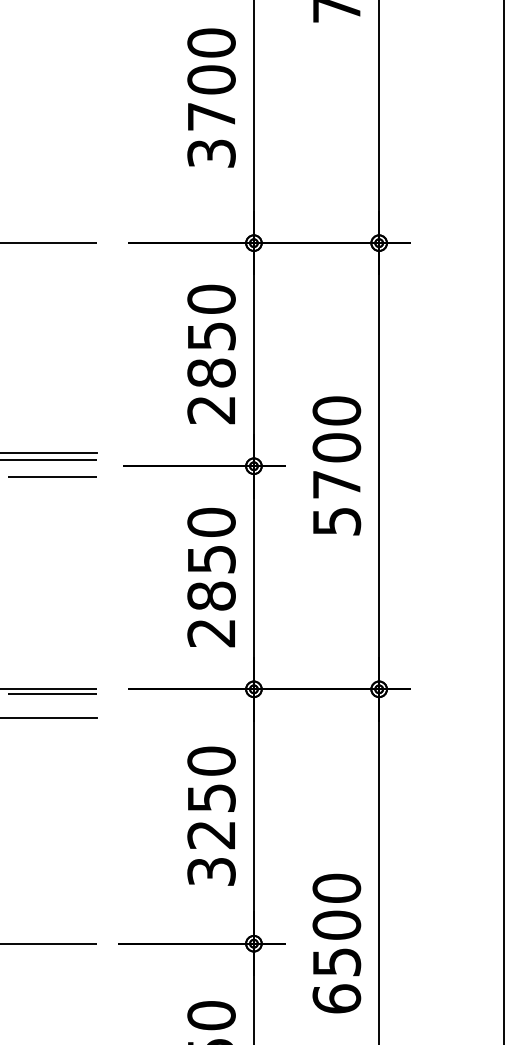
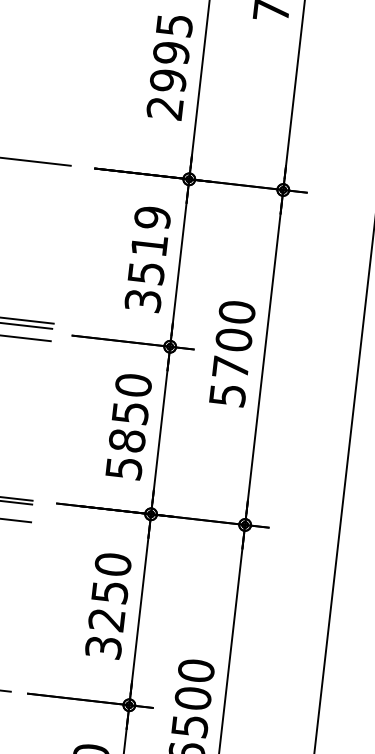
text: (211, 97) -> (169, 66), 3700 -> 2995
text: (211, 354) -> (147, 259), 2850 -> 3519
text: (211, 633) -> (124, 468), 2850 -> 5850

